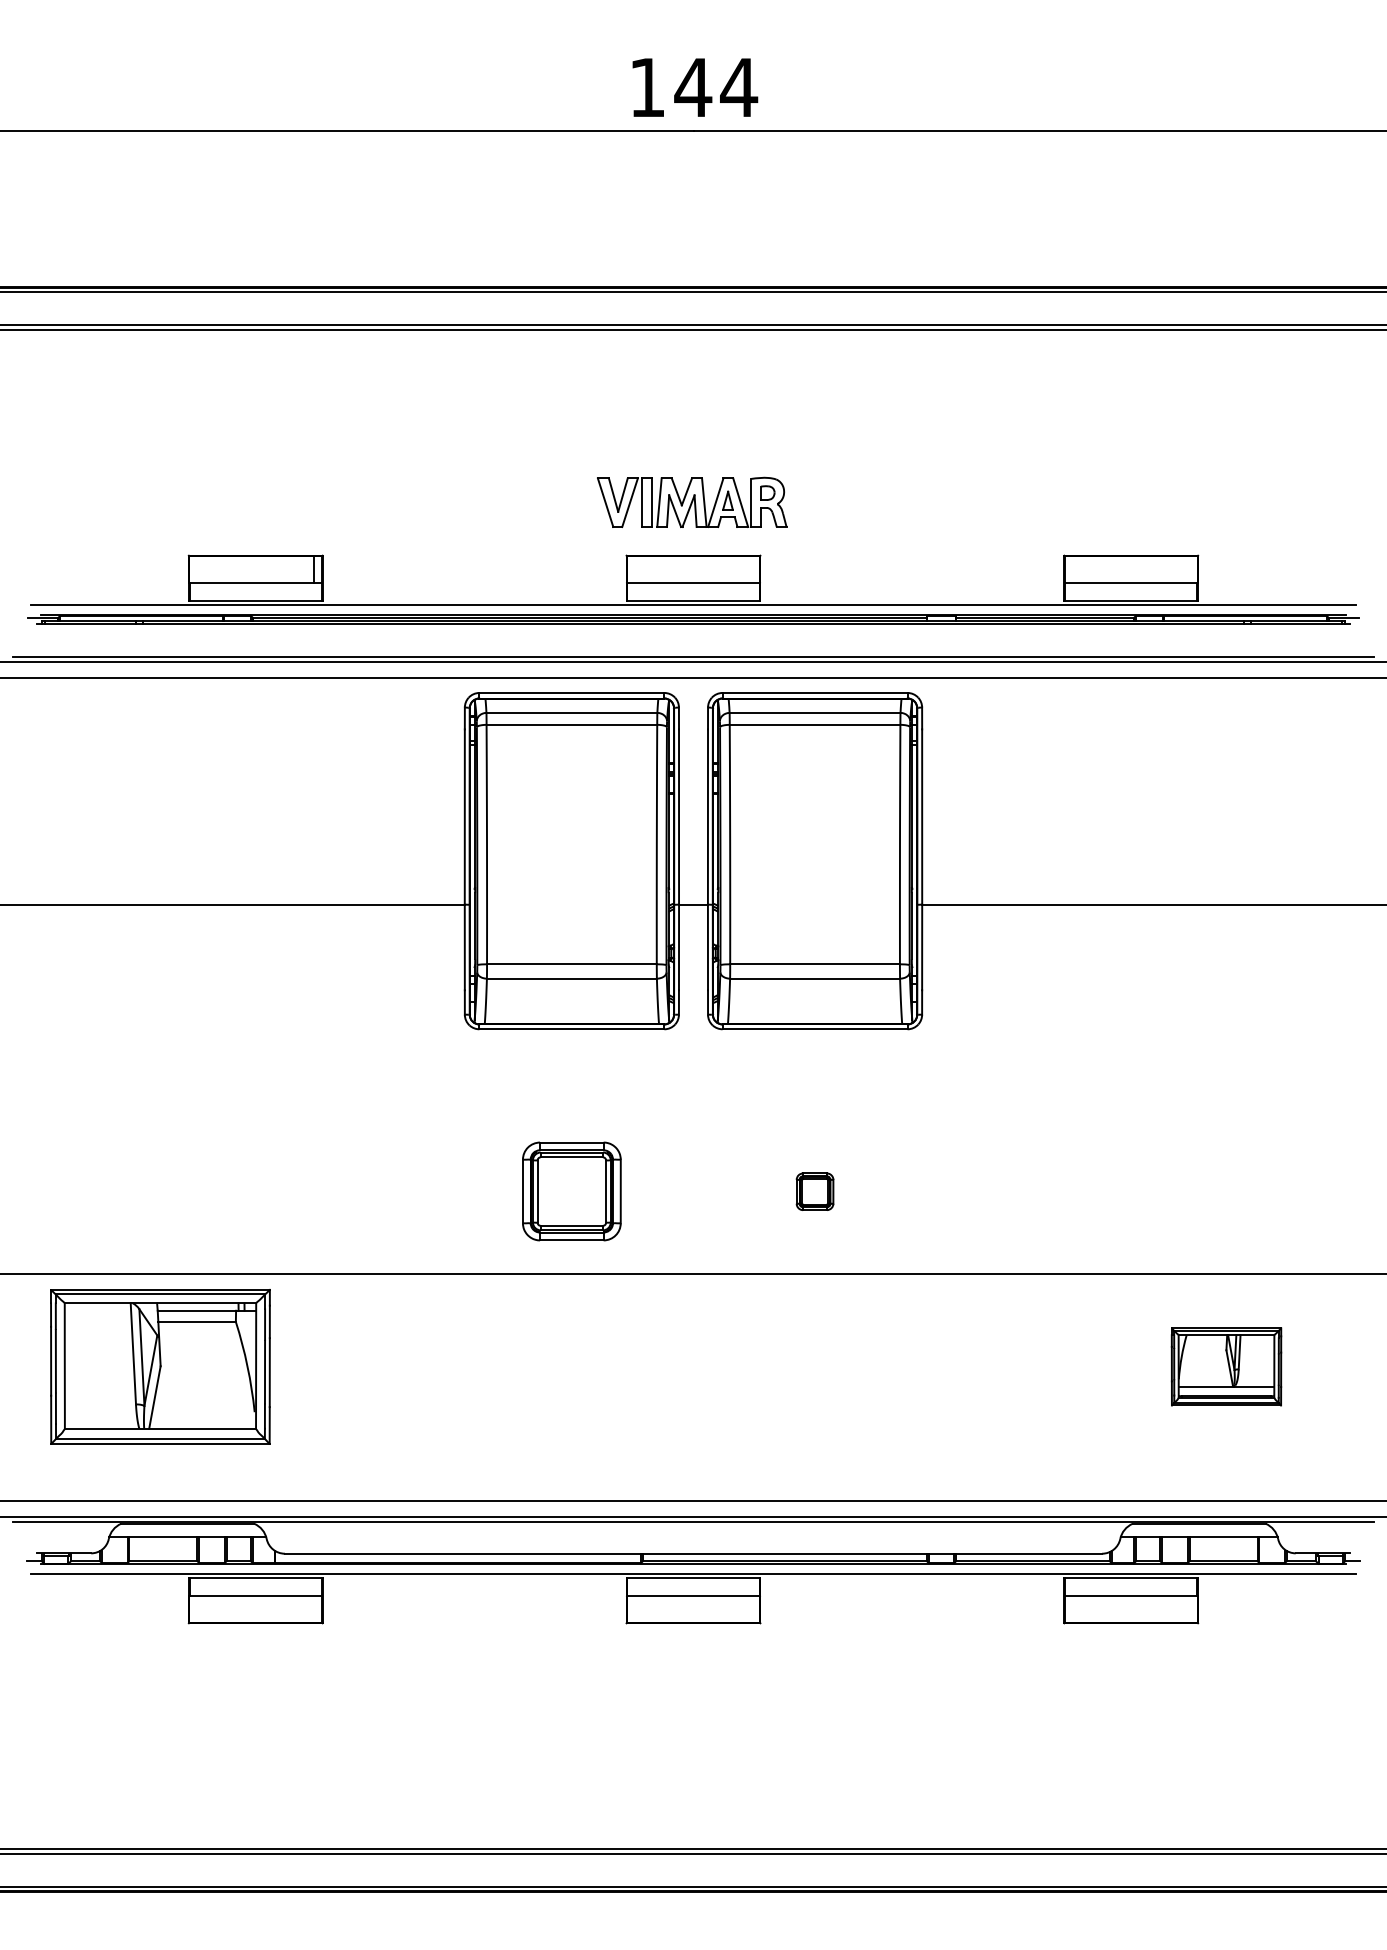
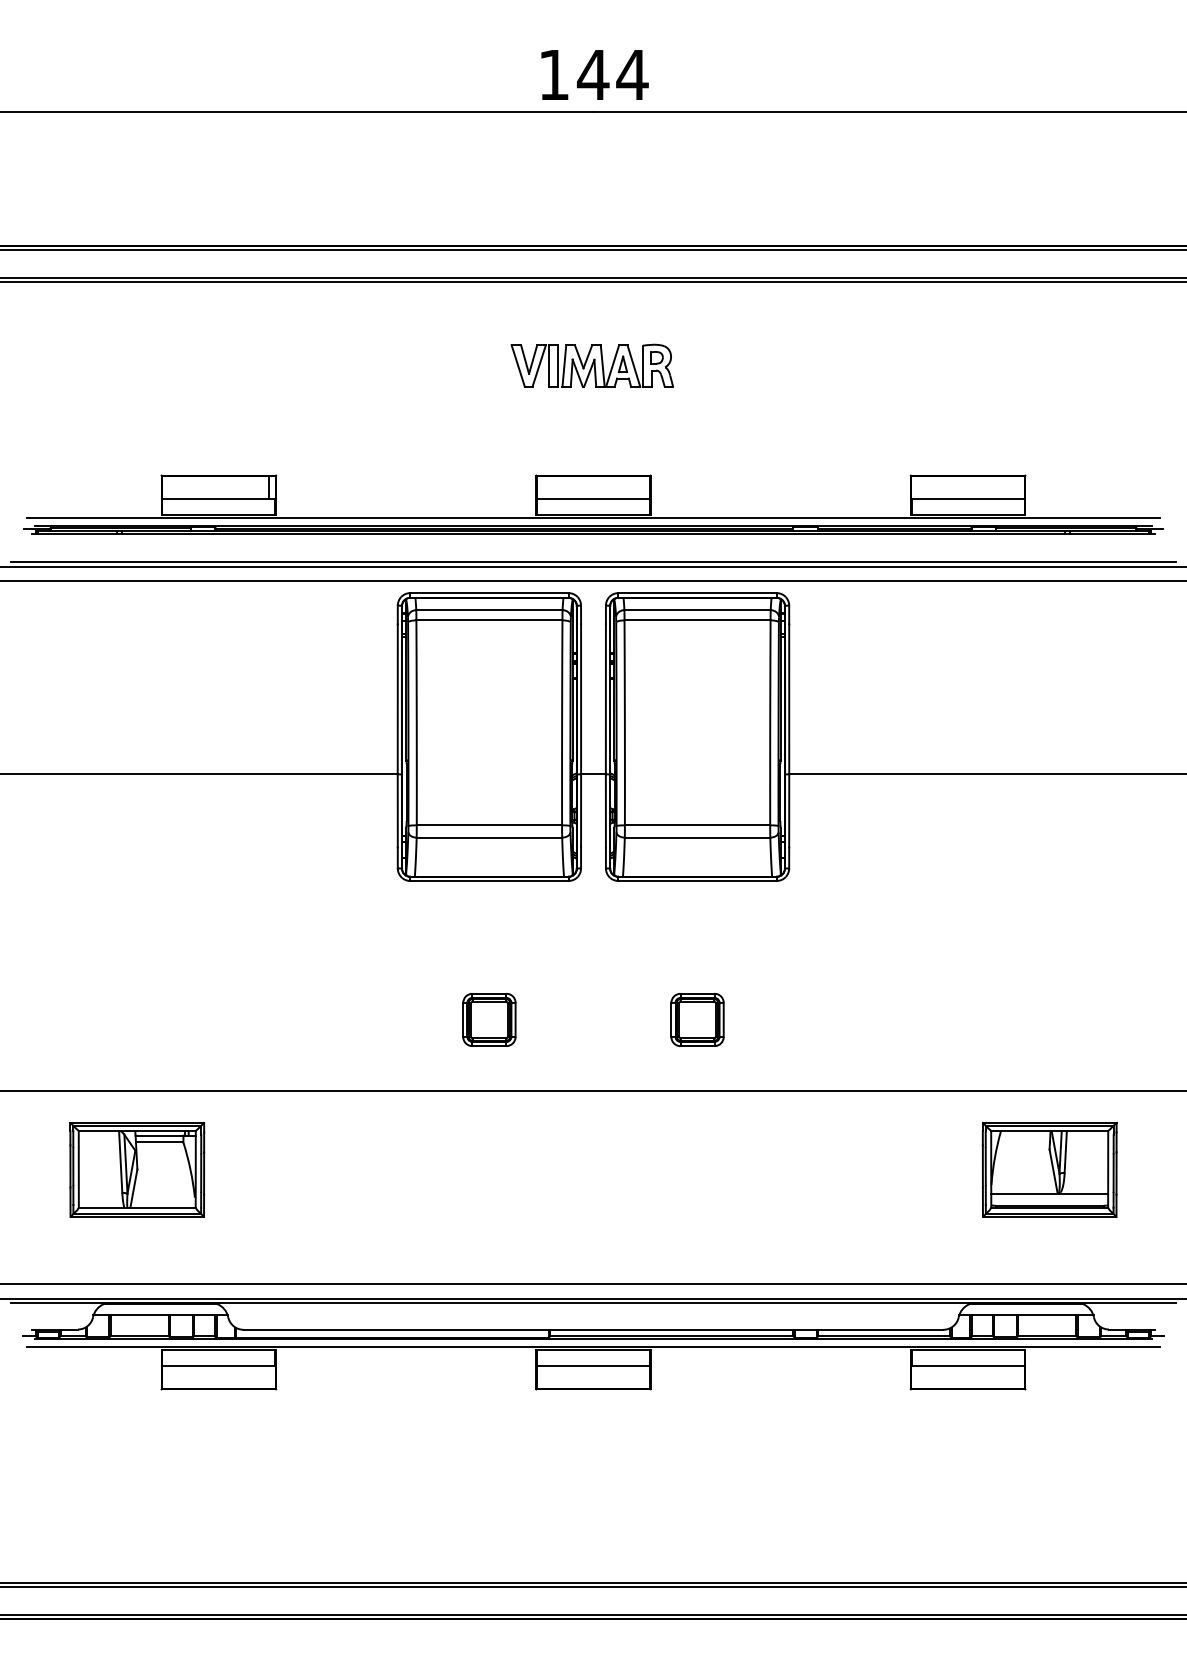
part: (692, 501) -> (592, 365), moved
part: (571, 1191) -> (489, 1019), size x0.62
part: (814, 1191) -> (697, 1019), size x1.67
part: (160, 1366) -> (137, 1169), size x0.71
part: (1226, 1366) -> (1049, 1169), size x1.43

